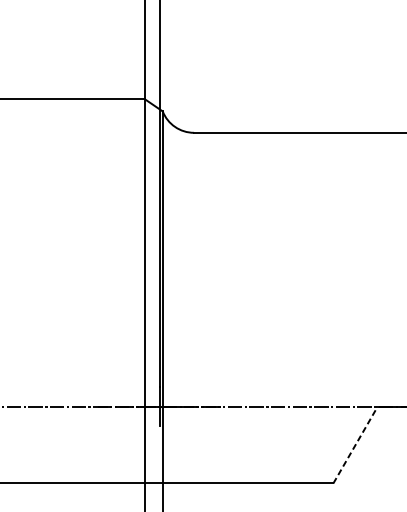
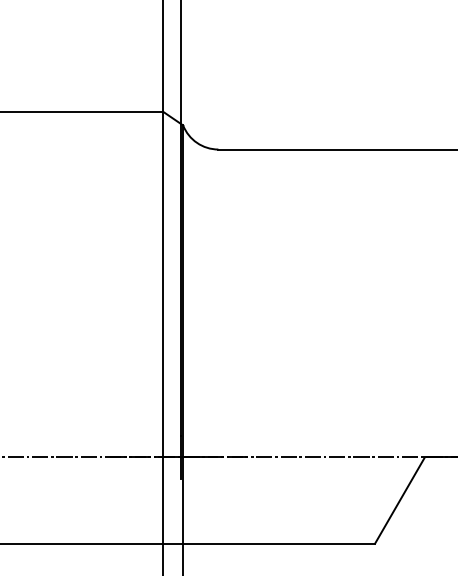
line: (355, 444) -> (399, 500), dashed -> solid

